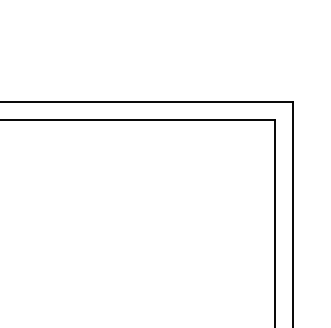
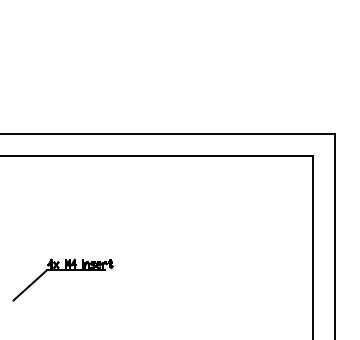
part: (74, 210) -> (62, 270), added

